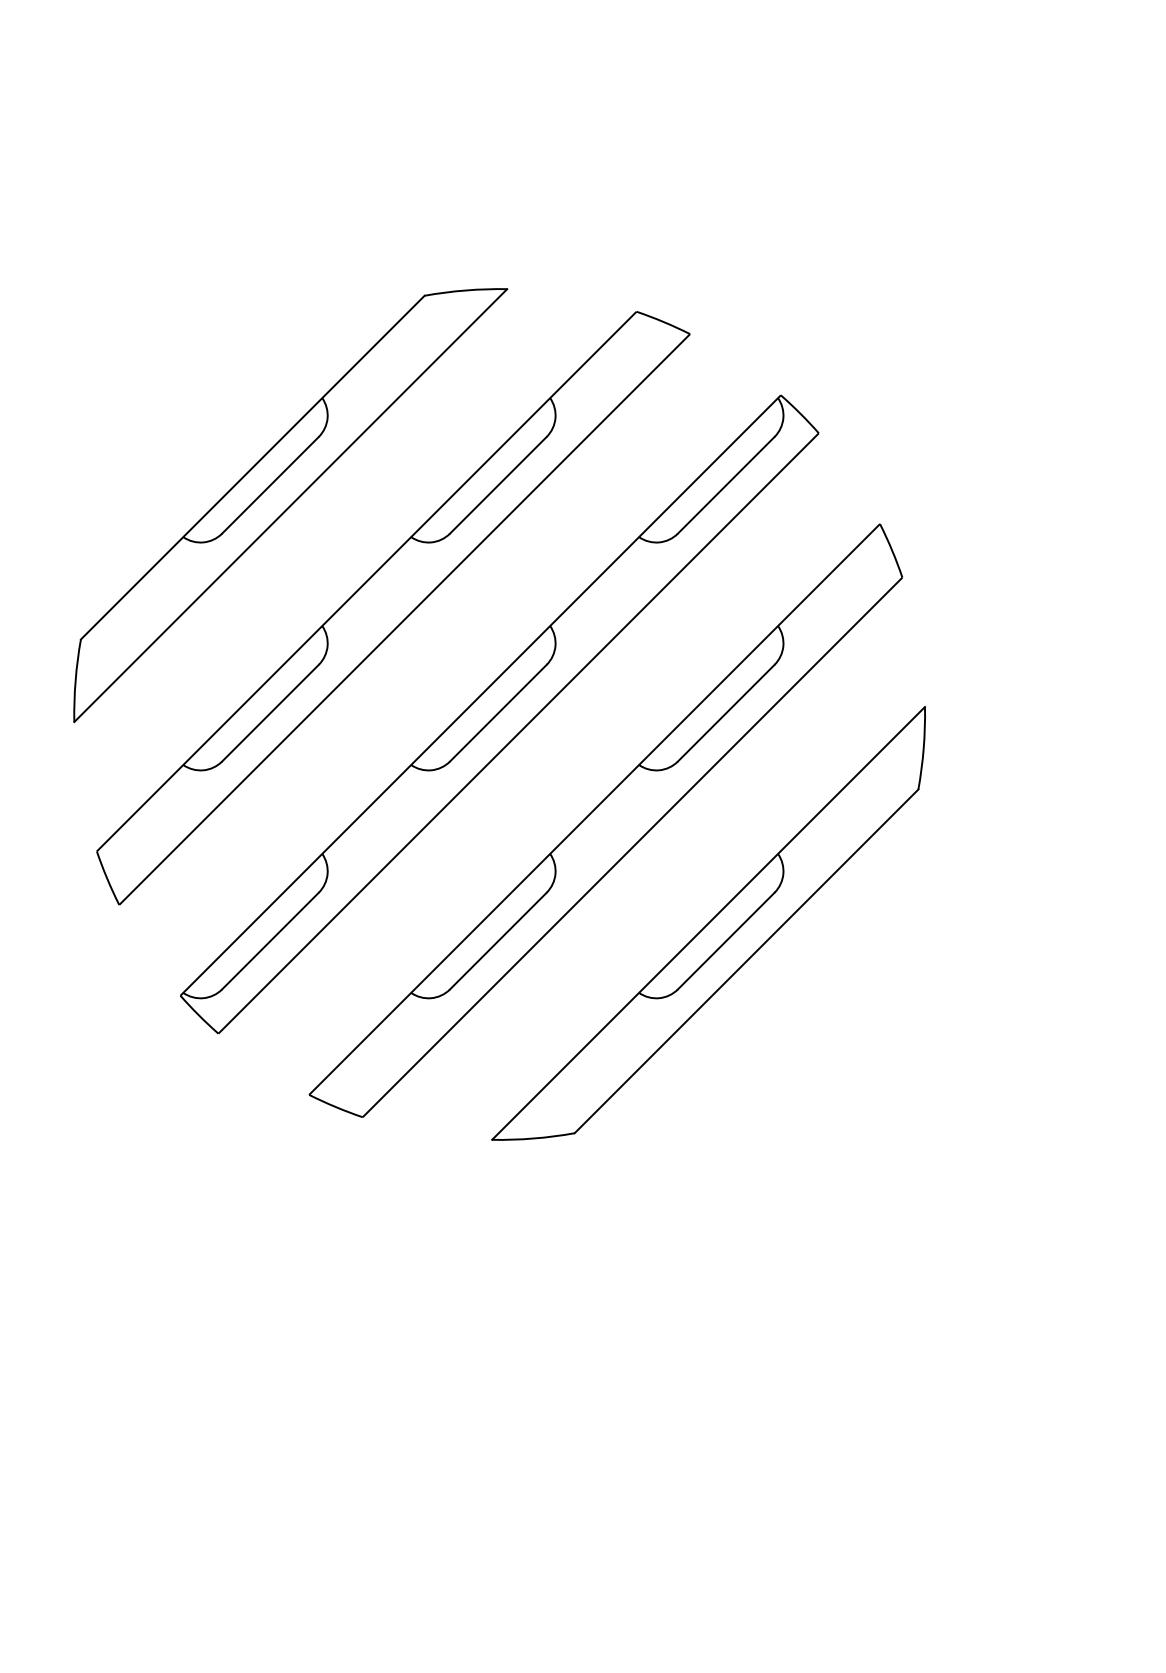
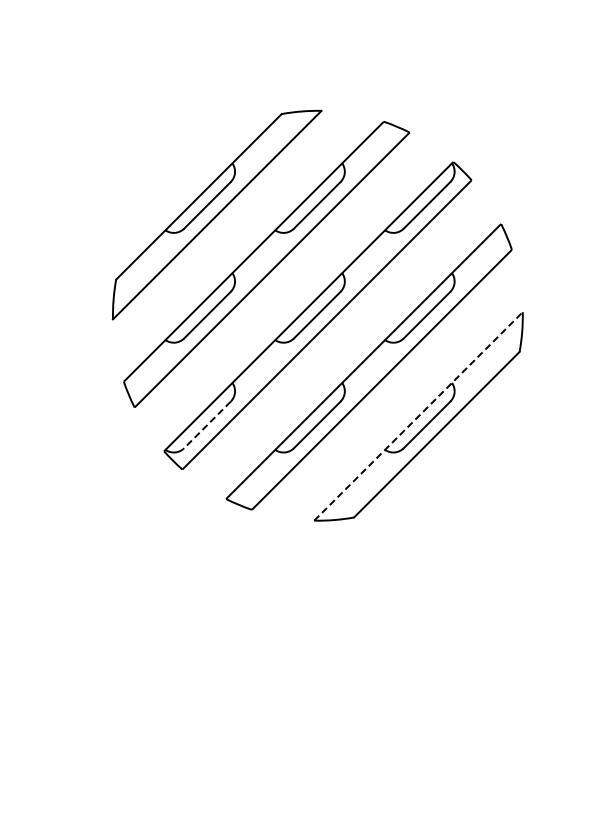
line: (708, 923) -> (418, 416), solid -> dashed
line: (270, 940) -> (207, 424), solid -> dashed

